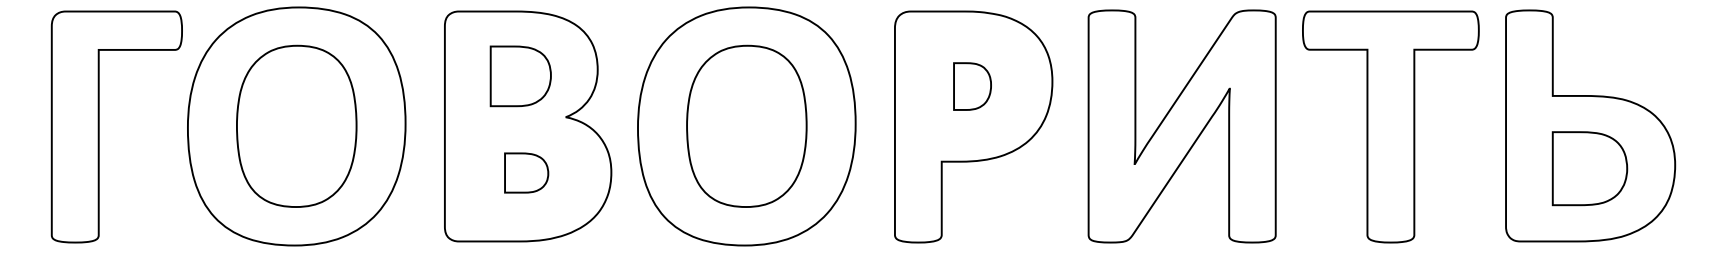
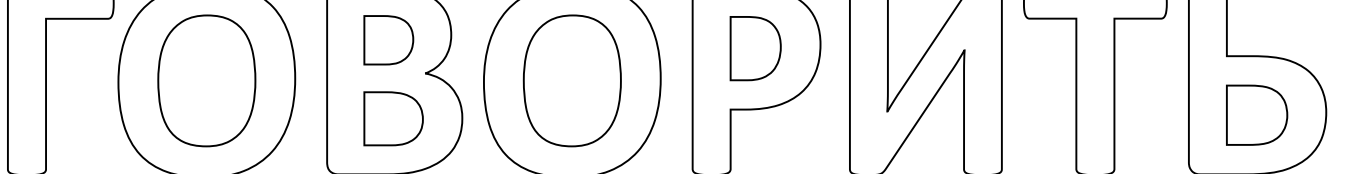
part: (972, 86) -> (755, 48), size x1.67
part: (526, 172) -> (393, 118), size x1.67

